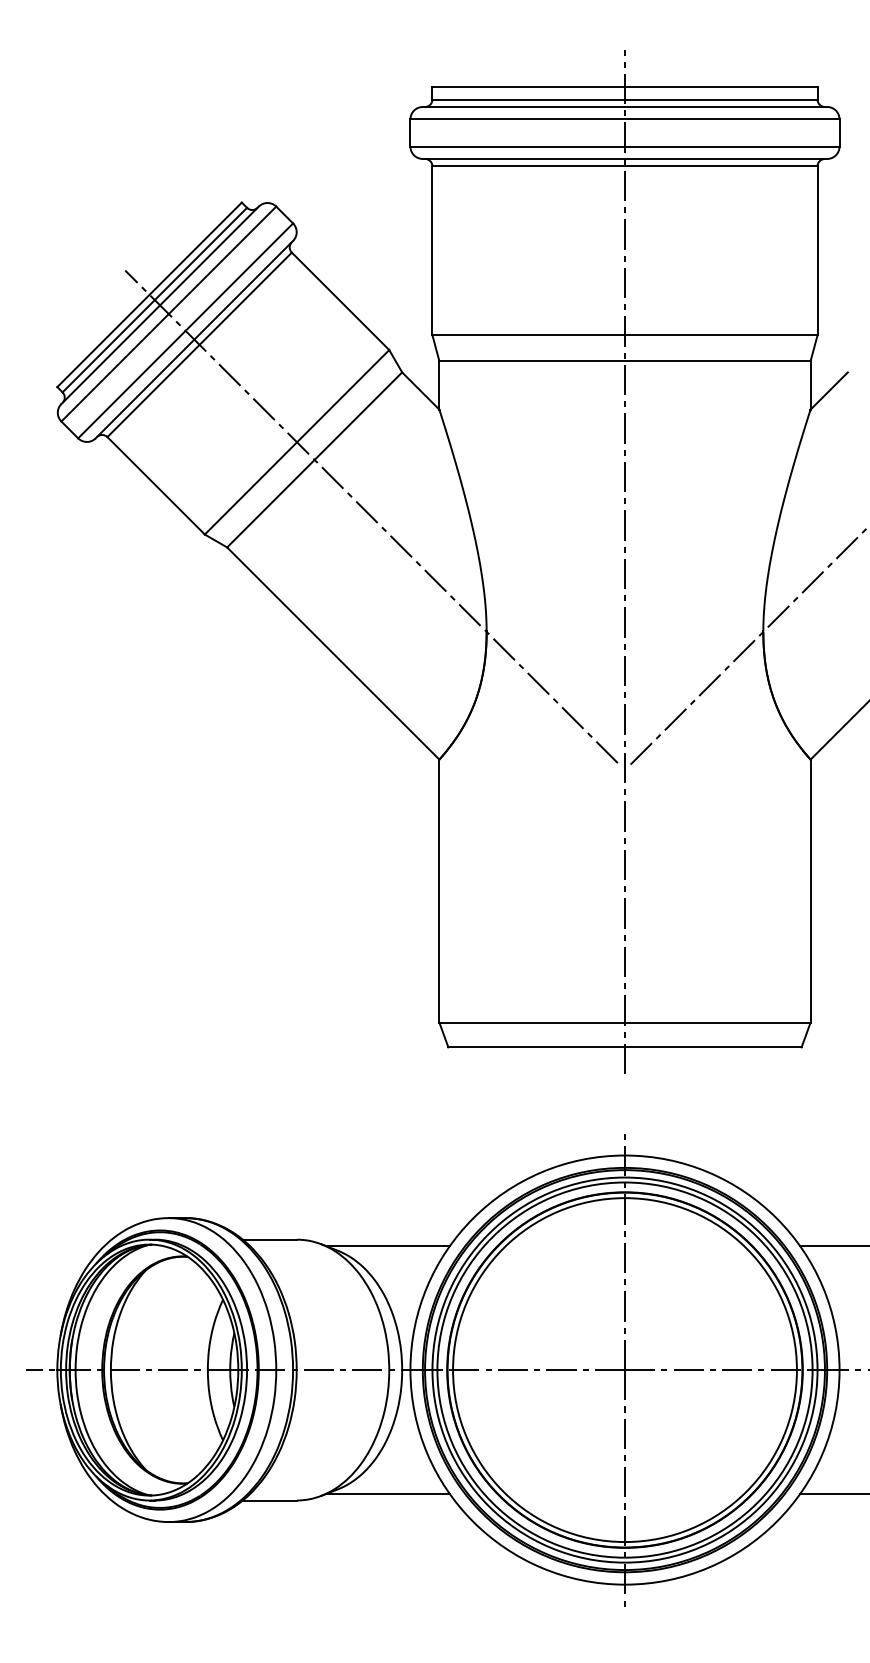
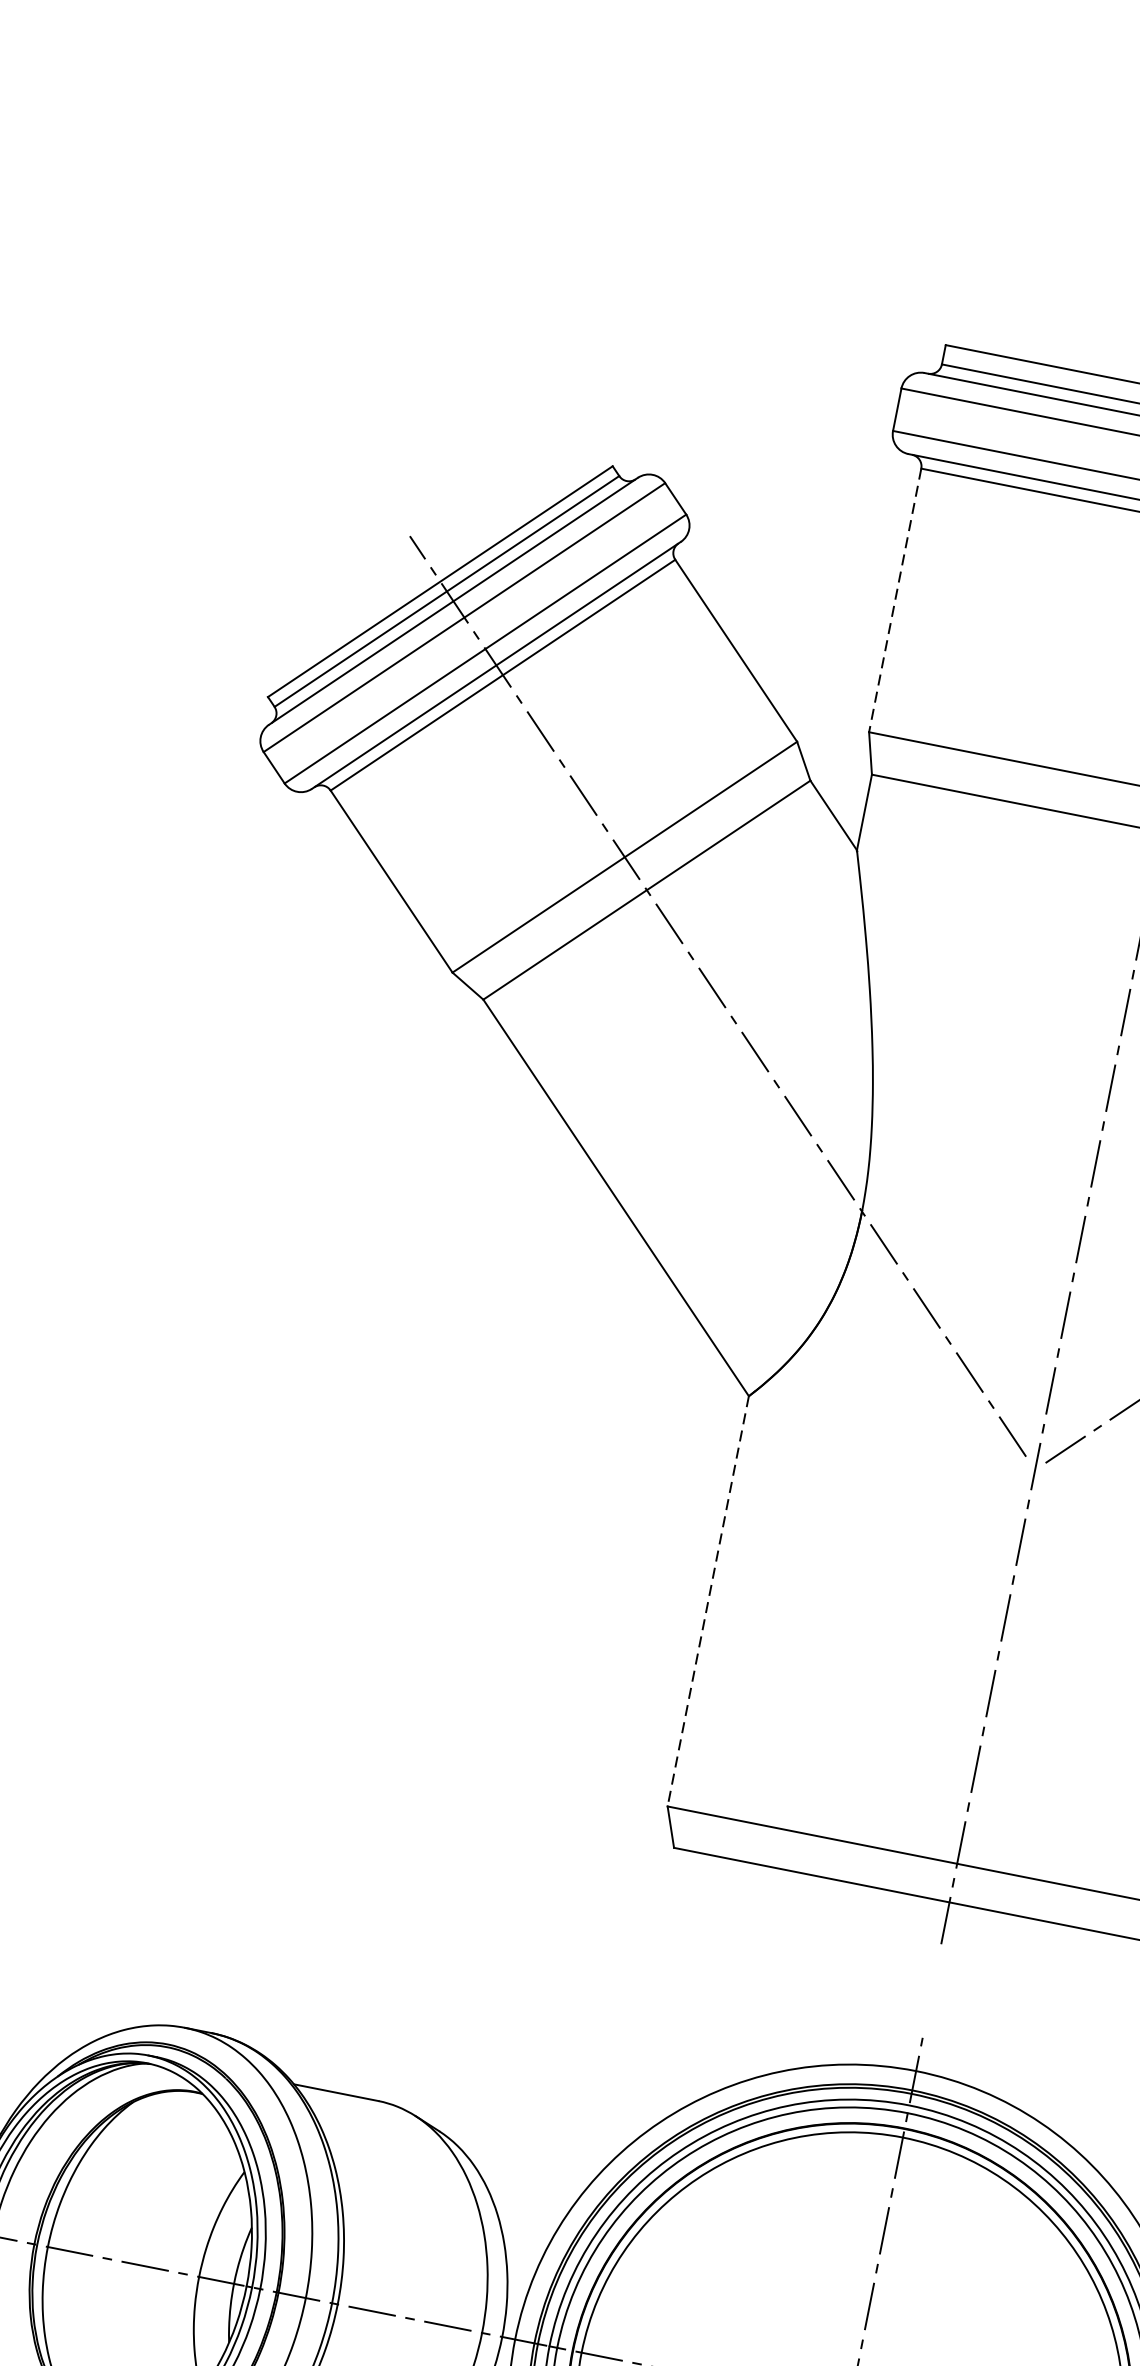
line: (432, 251) -> (895, 601), solid -> dashed
line: (439, 891) -> (708, 1601), solid -> dashed
line: (387, 1246) -> (517, 2139), removed

